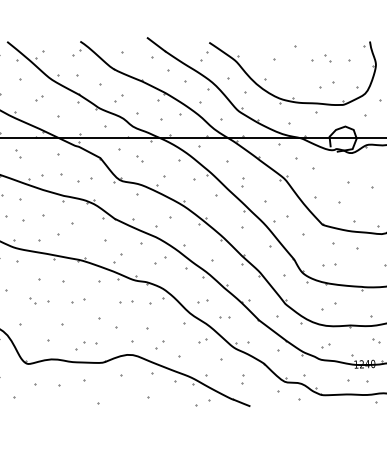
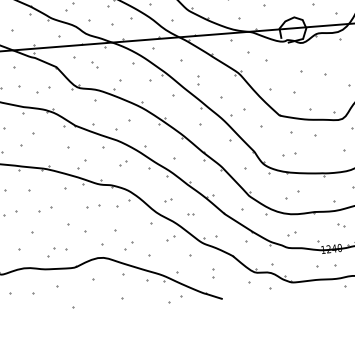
part: (160, 260) -> (123, 162), size x0.62
part: (202, 301) -> (167, 199), size x0.62
part: (224, 318) -> (190, 214), size x0.62

